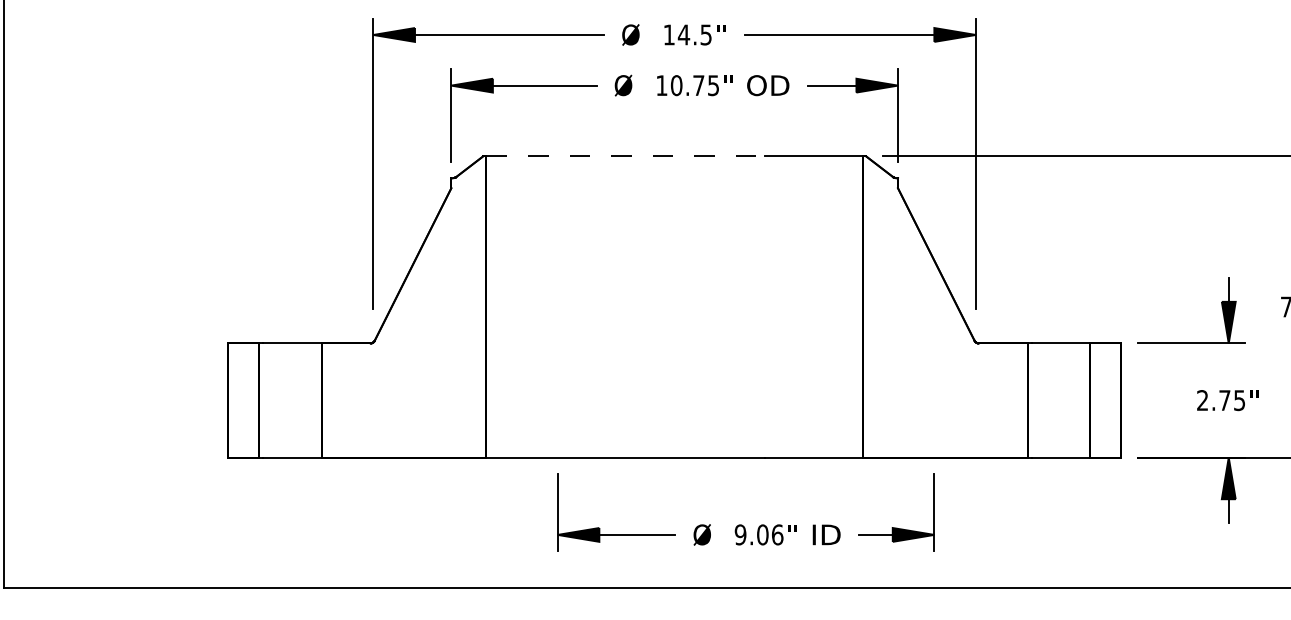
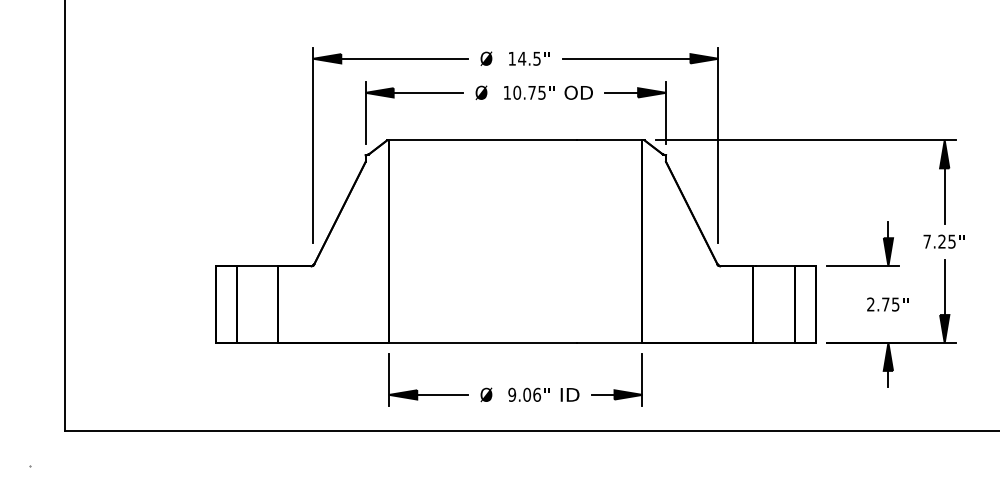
line: (625, 156) -> (482, 140), dashed -> solid
part: (741, 523) -> (512, 387), moved

